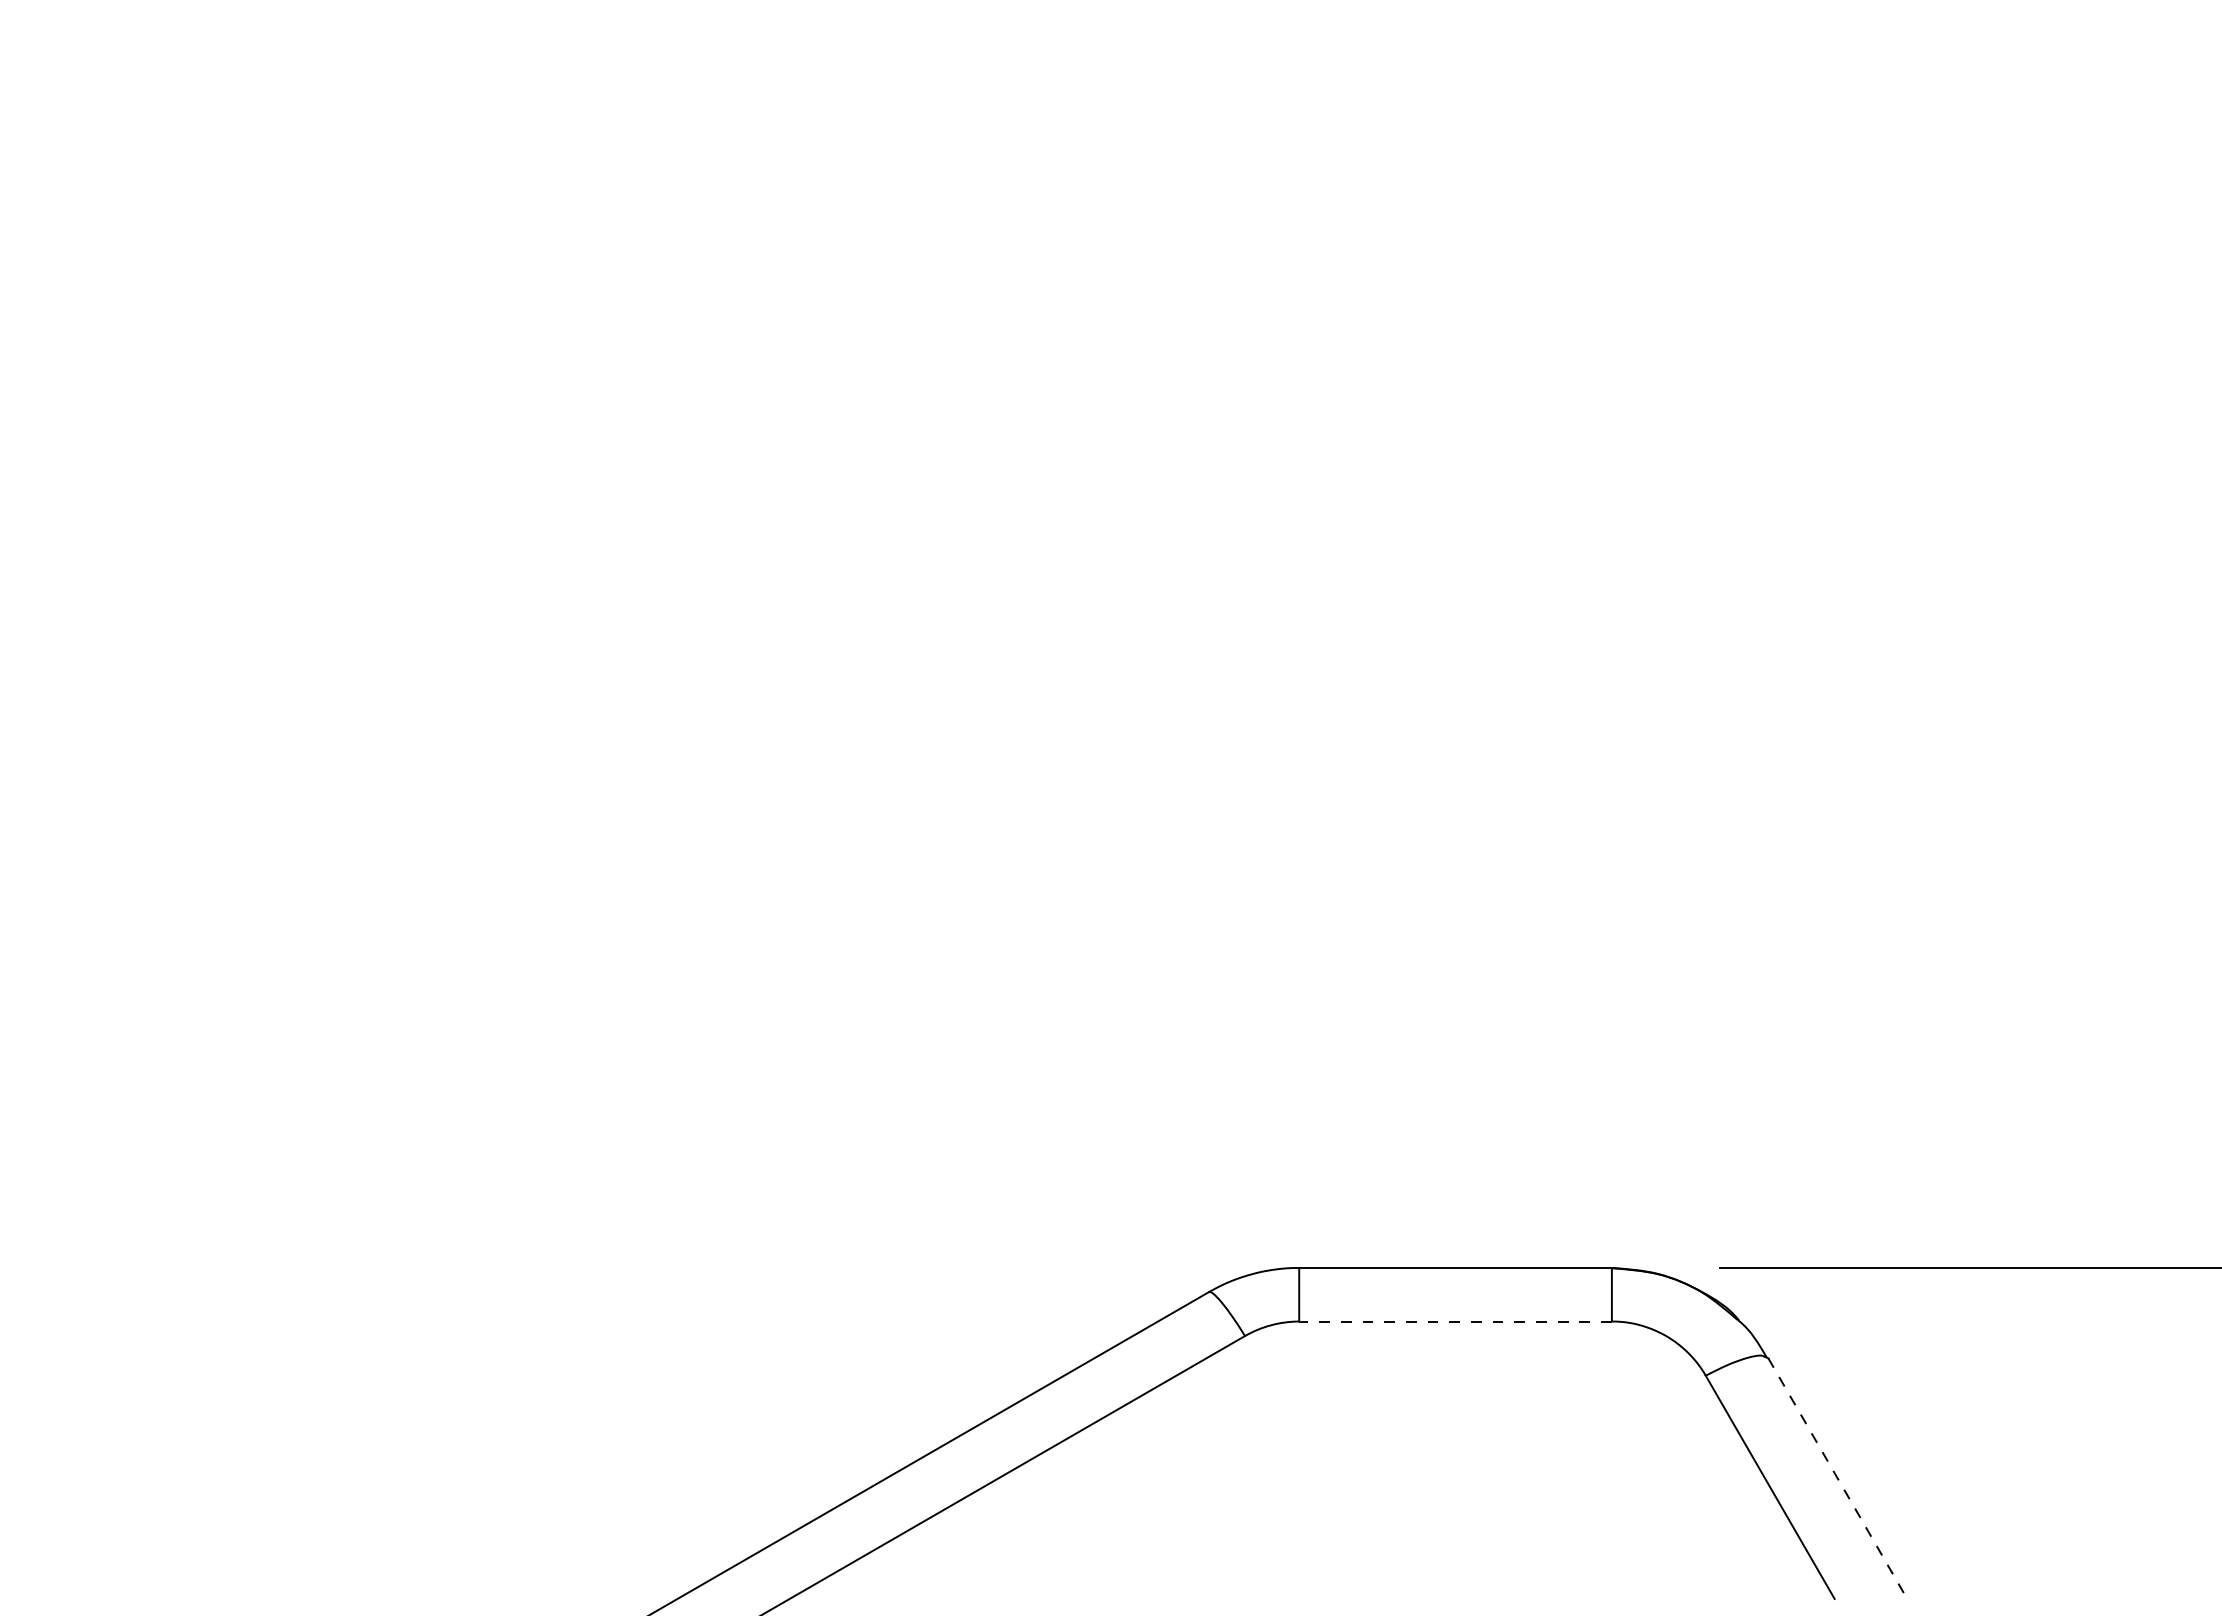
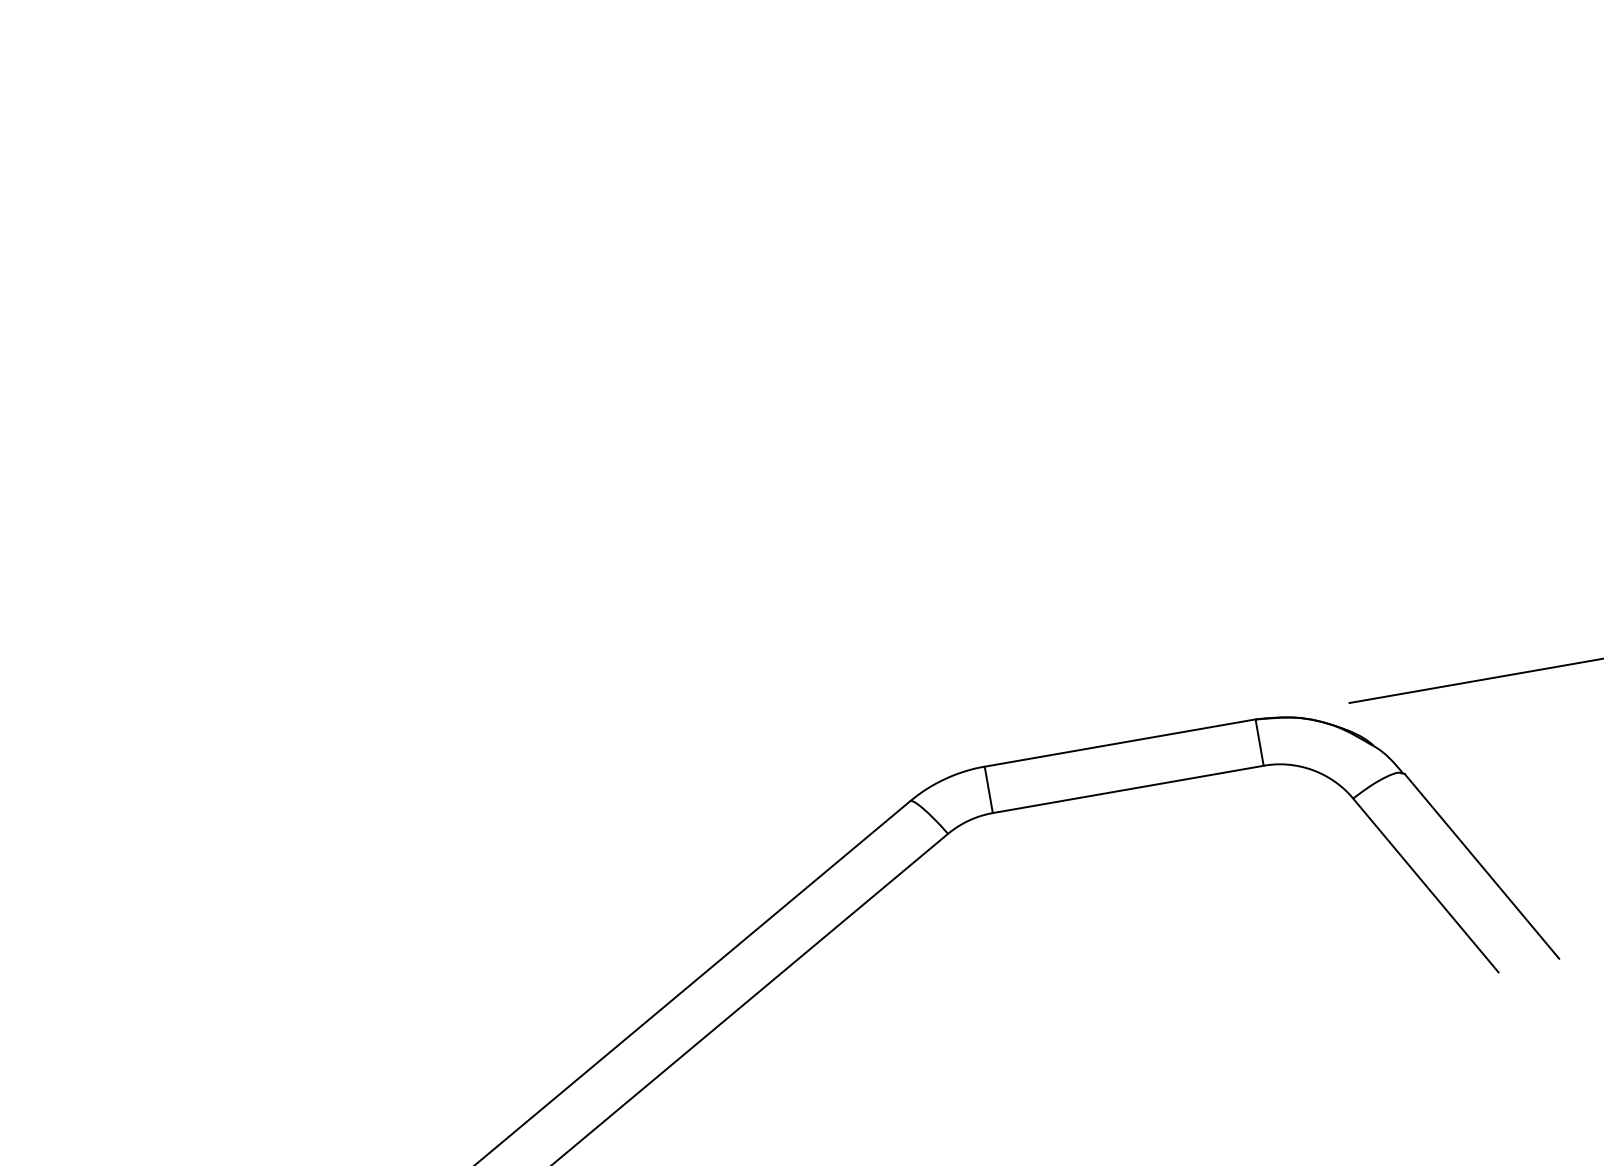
line: (1455, 1321) -> (1128, 789), dashed -> solid
line: (1836, 1476) -> (1481, 866), dashed -> solid

